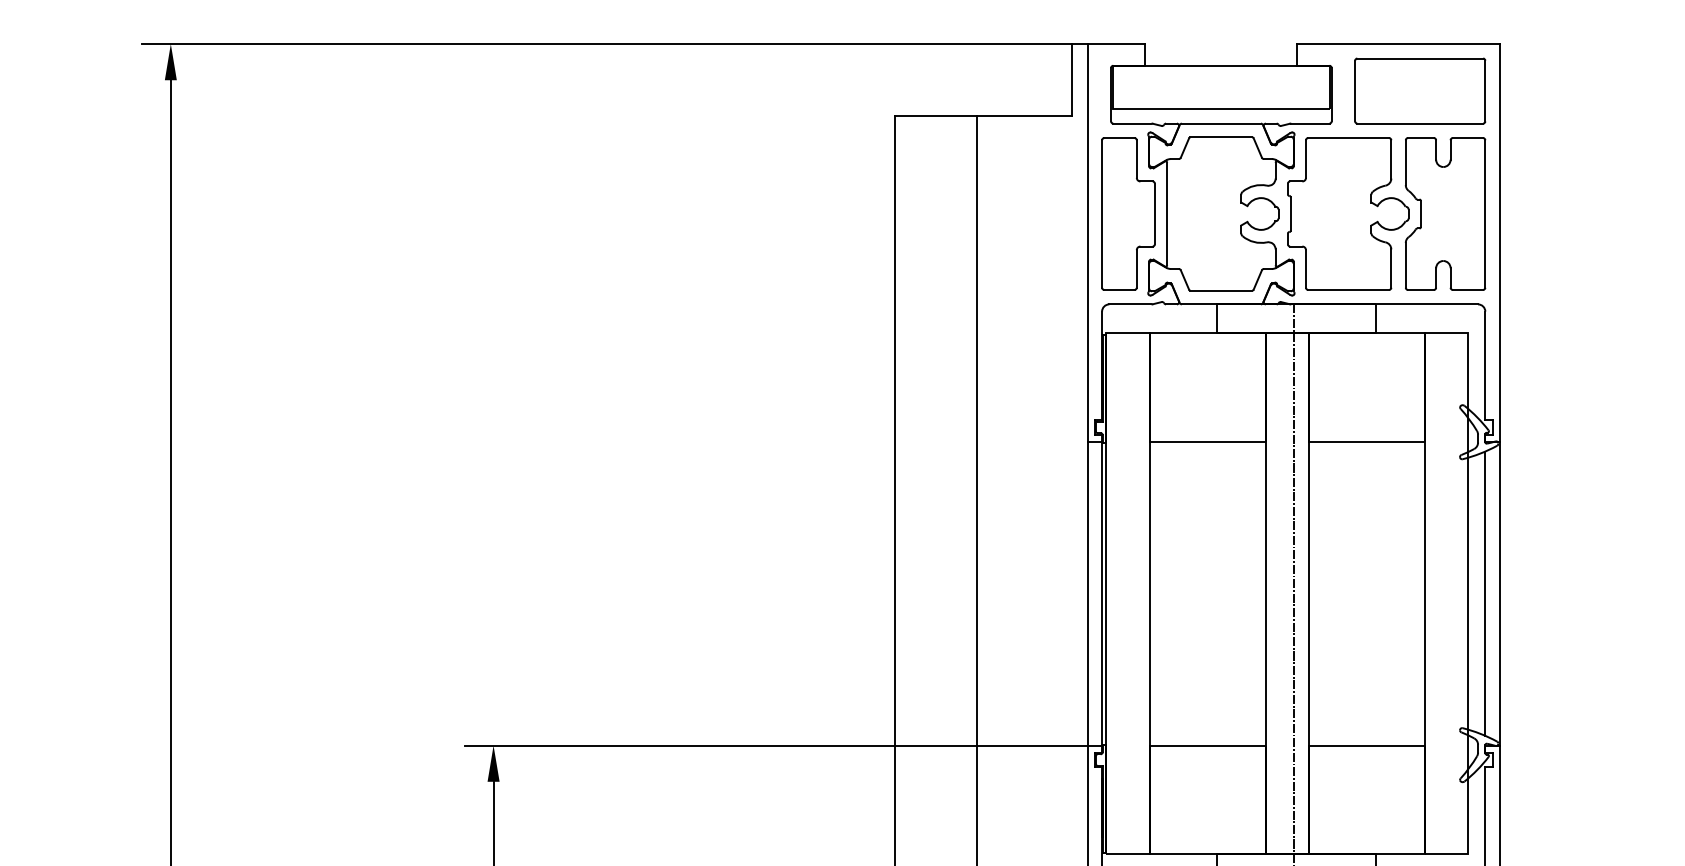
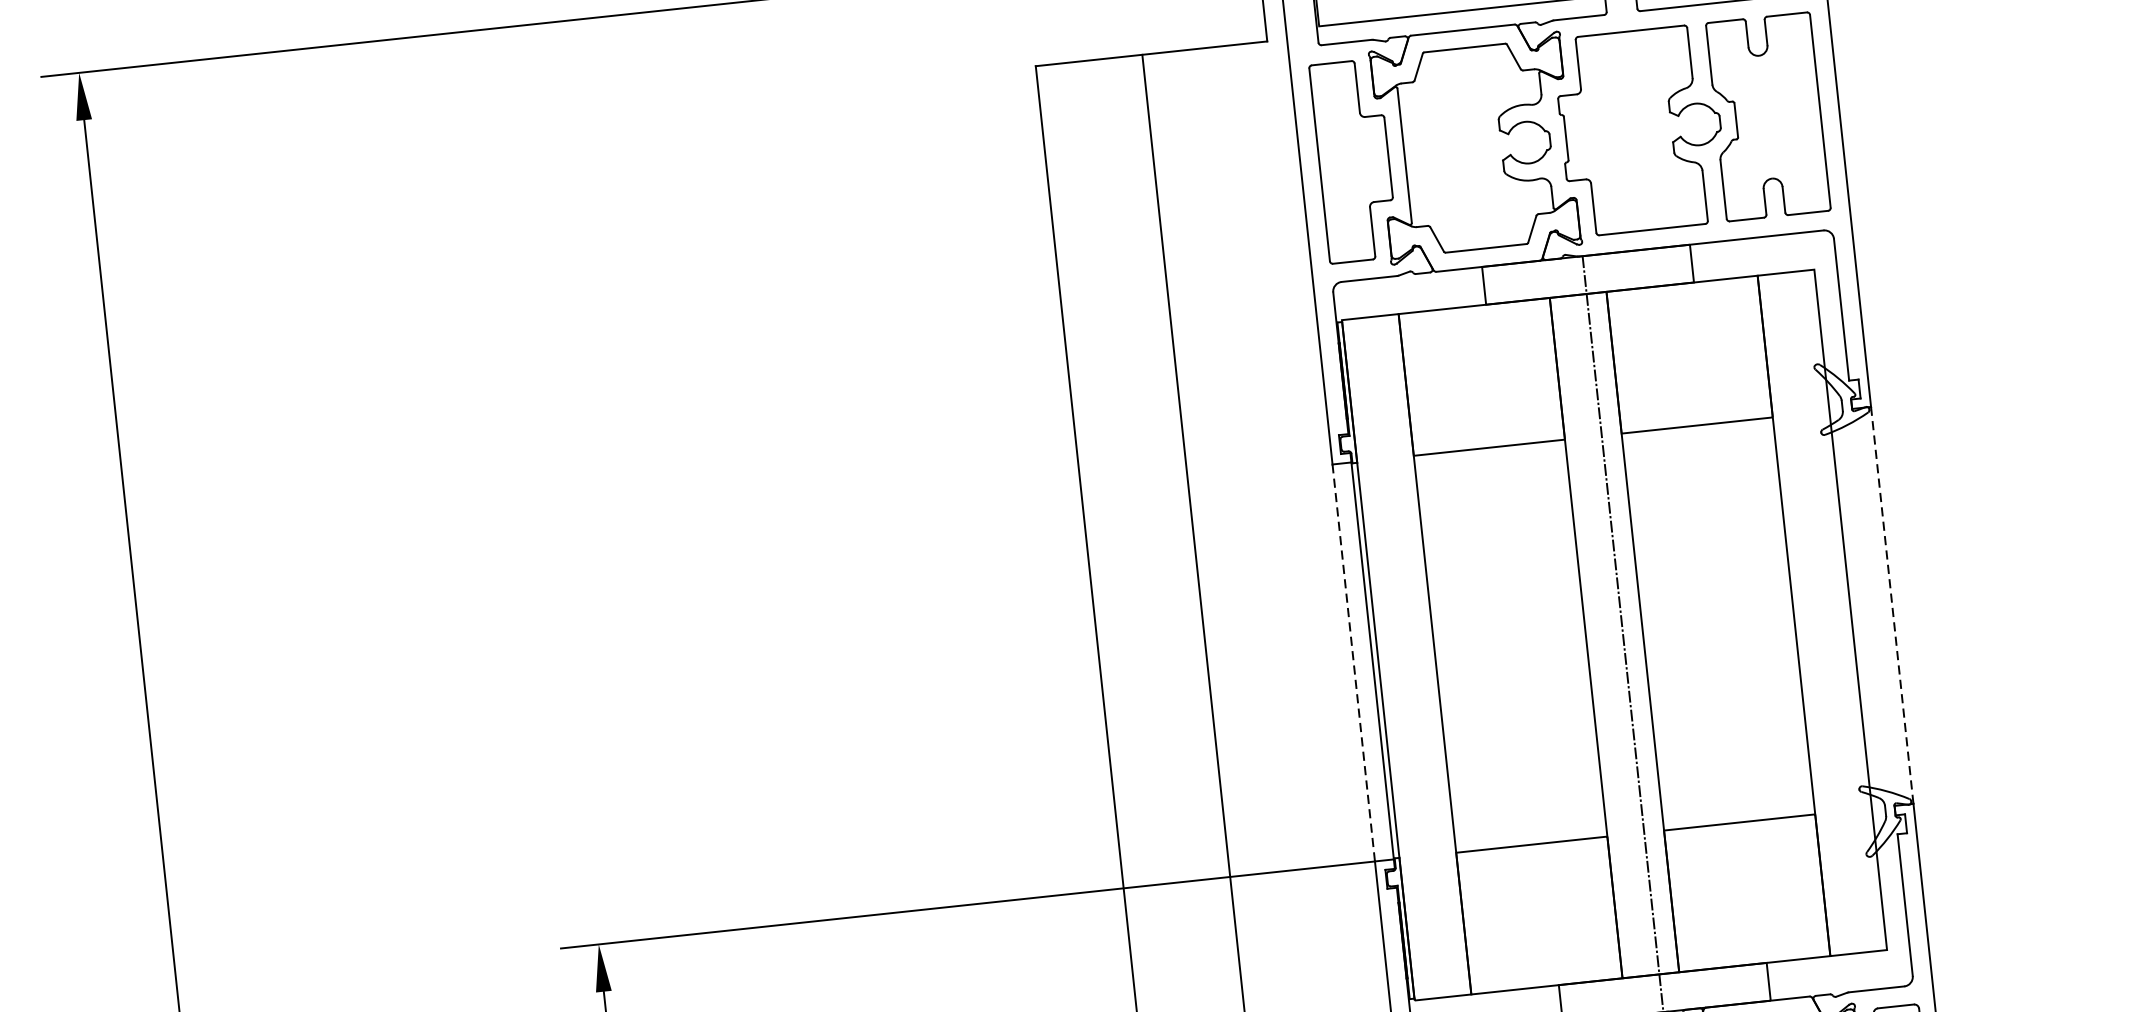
line: (1087, 593) -> (1353, 662), solid -> dashed
line: (1485, 593) -> (1873, 607), removed
line: (1499, 593) -> (1891, 605), solid -> dashed

